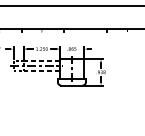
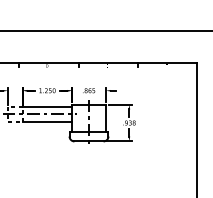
line: (41, 61) -> (47, 107), dashed -> solid
line: (41, 71) -> (47, 121), dashed -> solid

